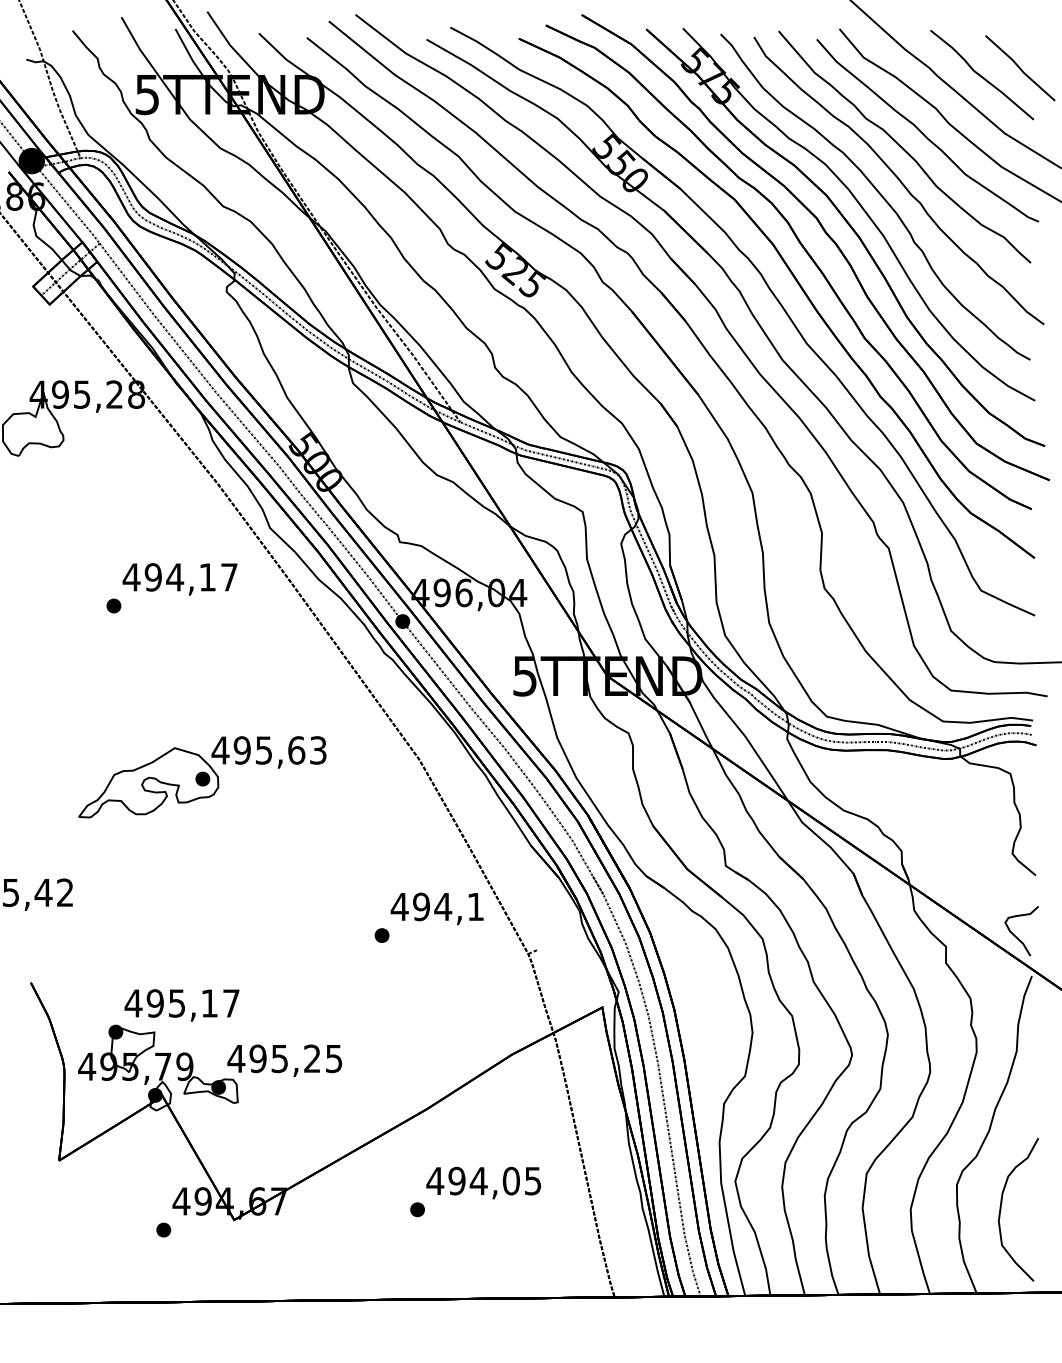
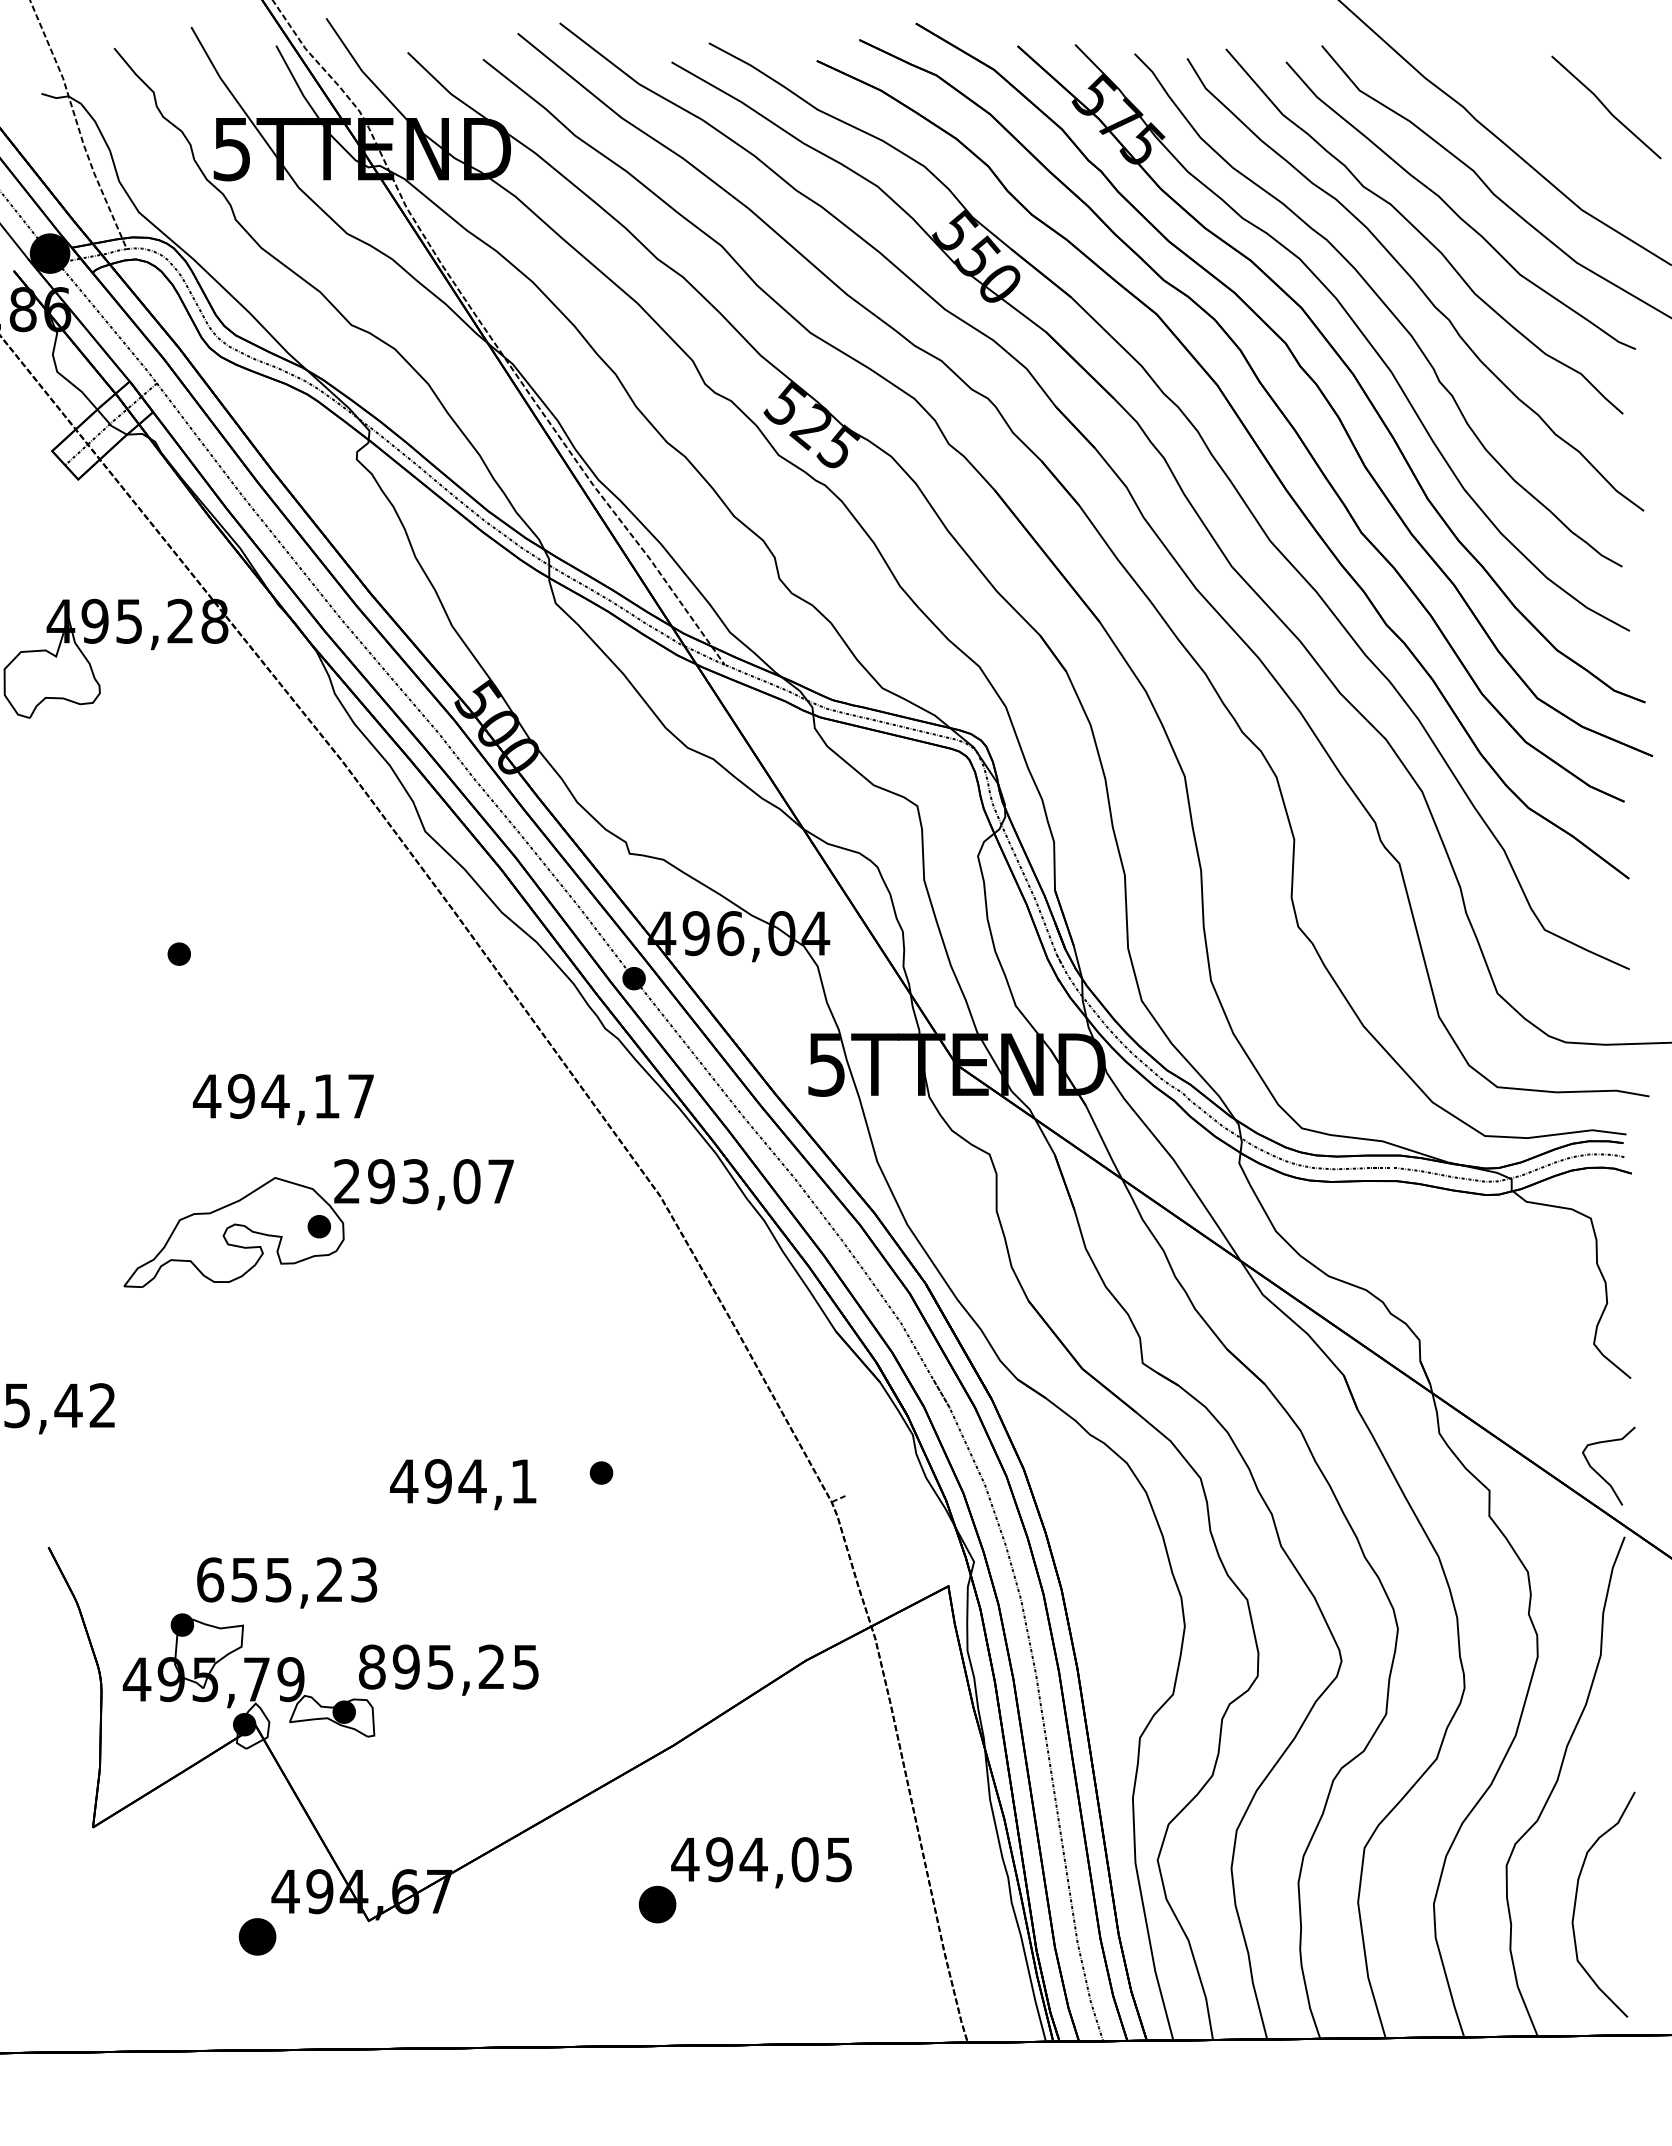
part: (982, 75) -> (1546, 118), removed
text: (179, 579) -> (282, 1099), moved
text: (268, 750) -> (422, 1181), 495,63 -> 293,07
text: (436, 908) -> (462, 1483), moved
text: (181, 1003) -> (285, 1579), 495,17 -> 655,23
text: (236, 1058) -> (372, 1666), 495,25 -> 895,25
part: (417, 1209) -> (657, 1904), size x1.6
part: (163, 1229) -> (257, 1935), size x1.6

